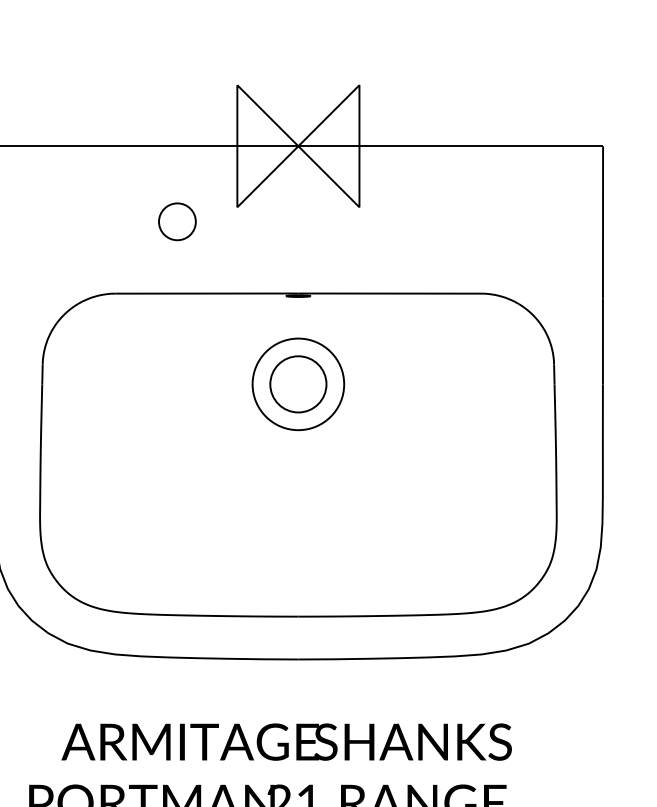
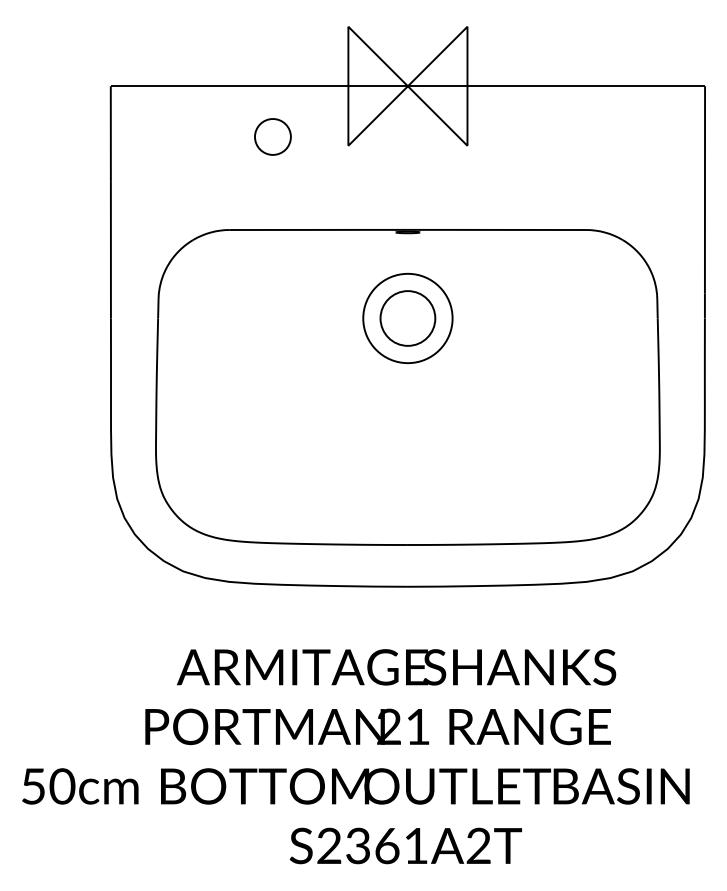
part: (176, 221) -> (272, 136), moved

